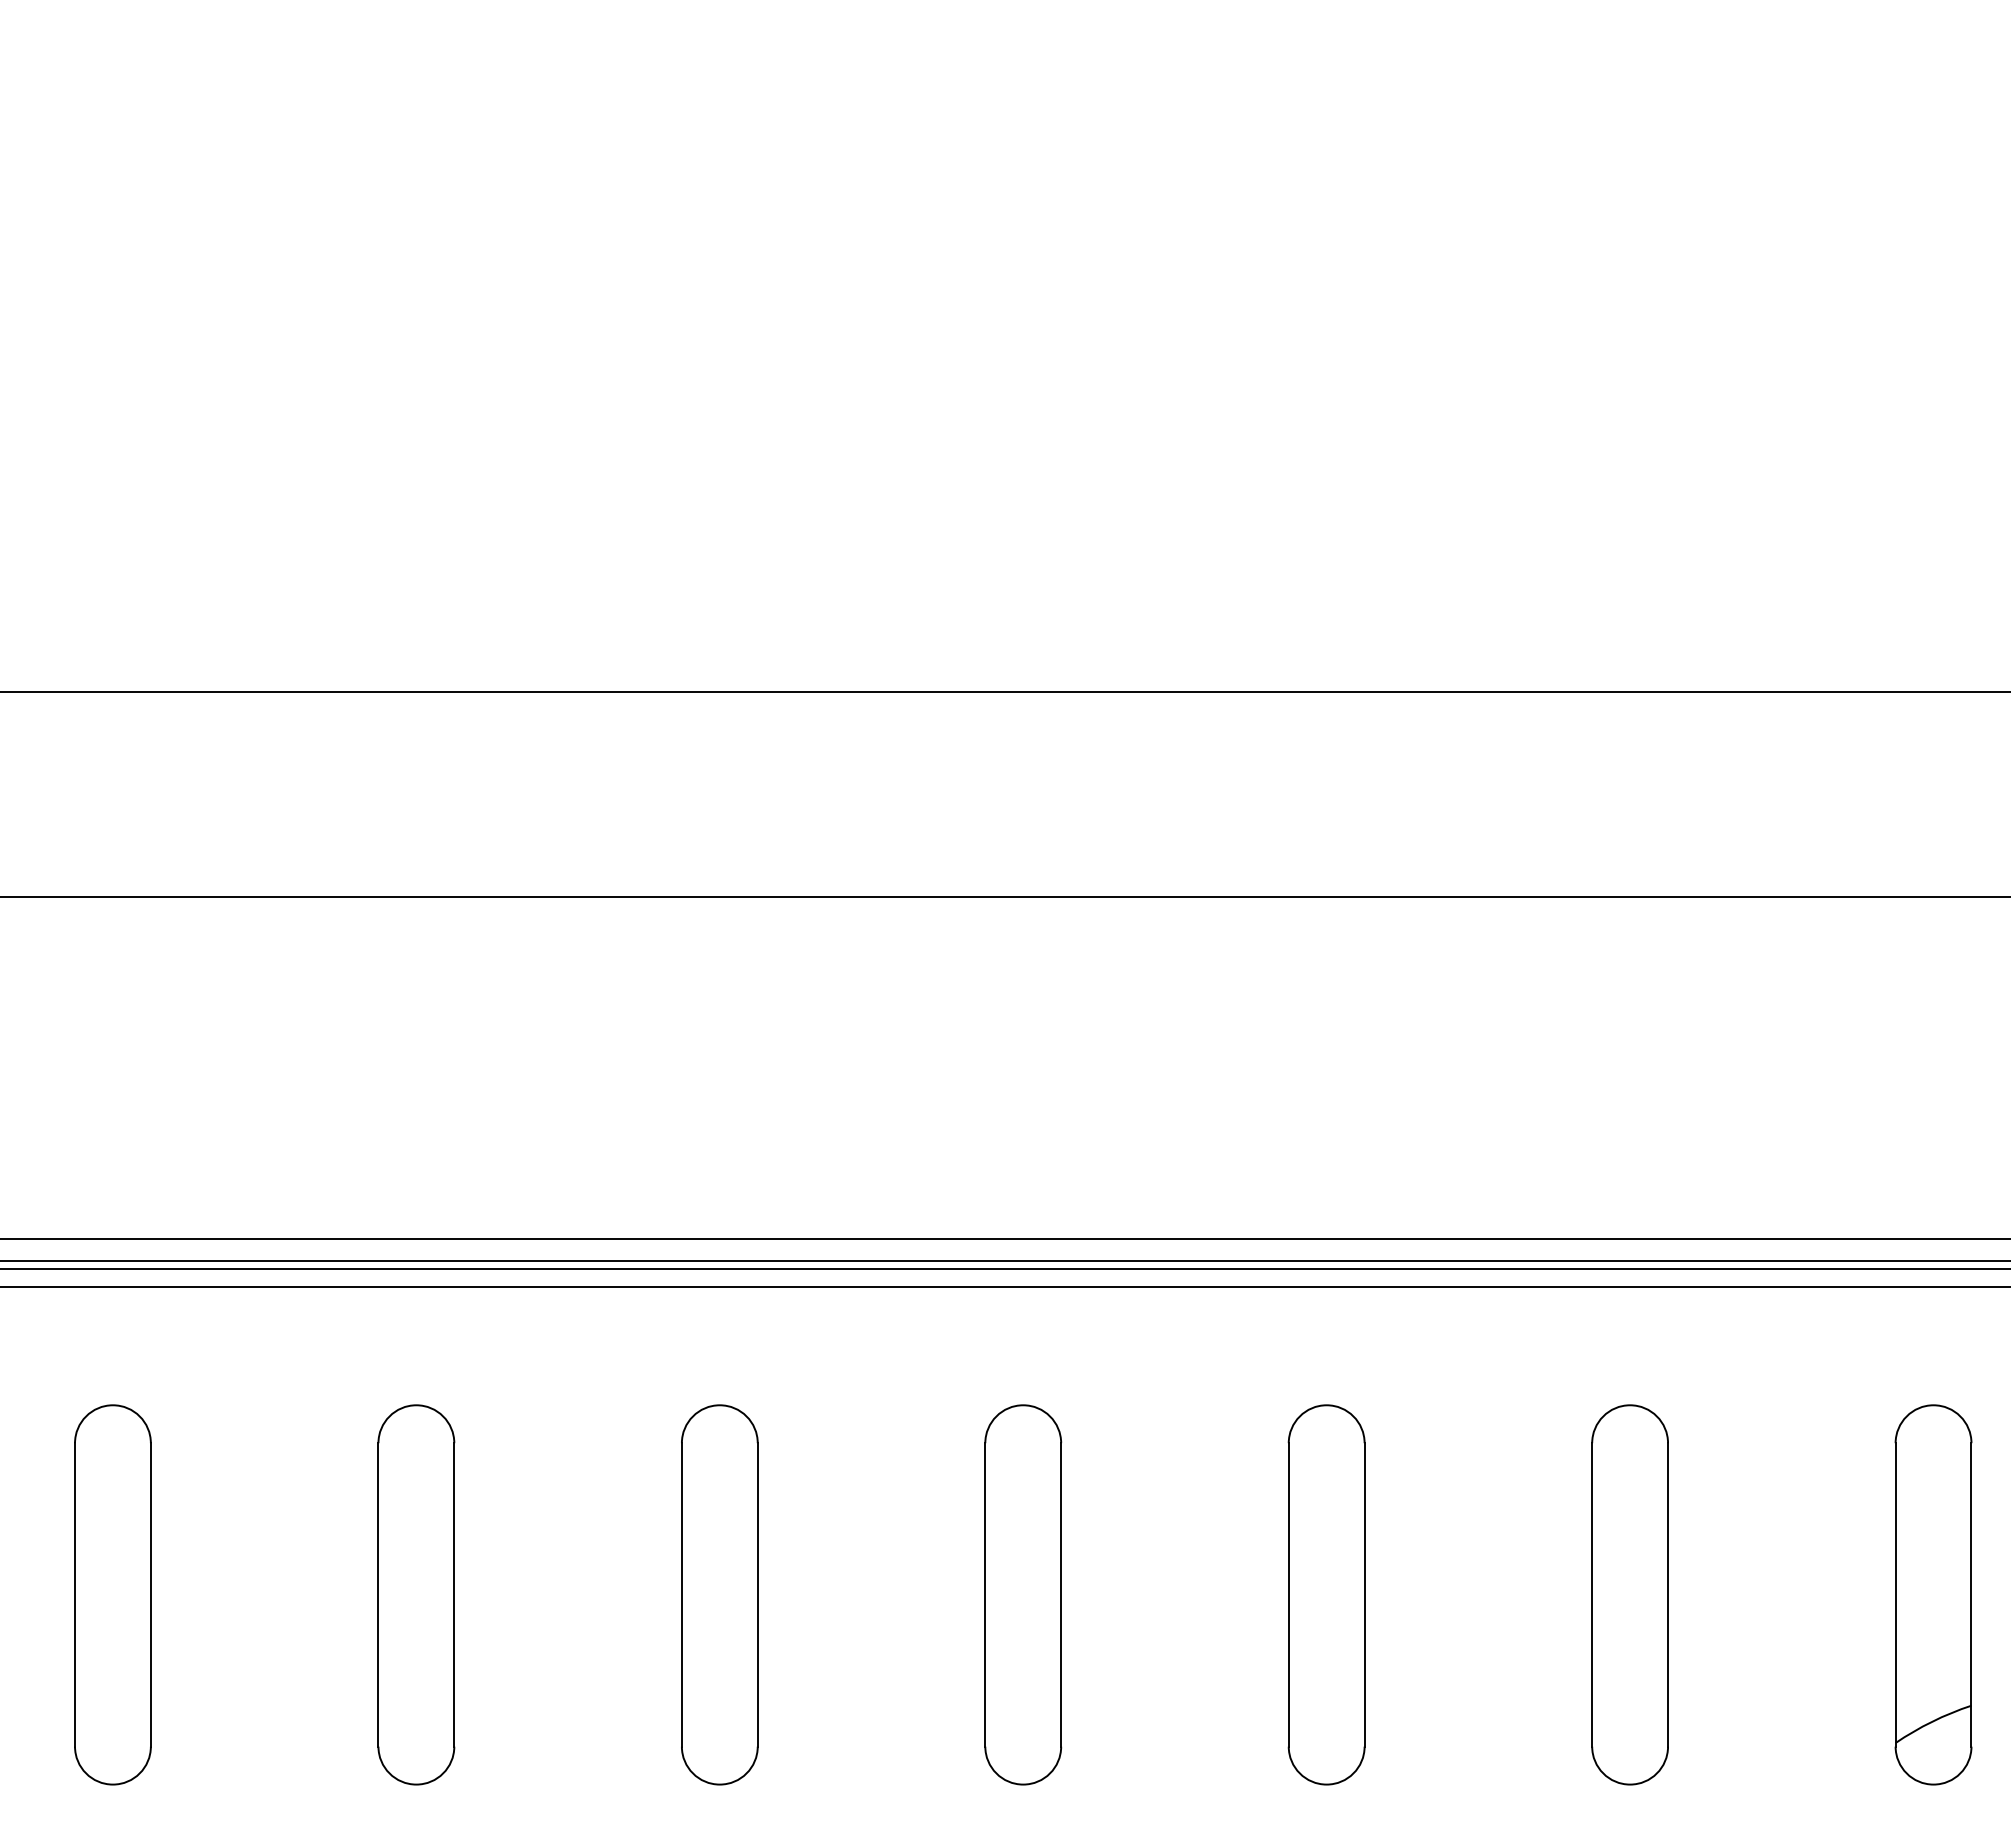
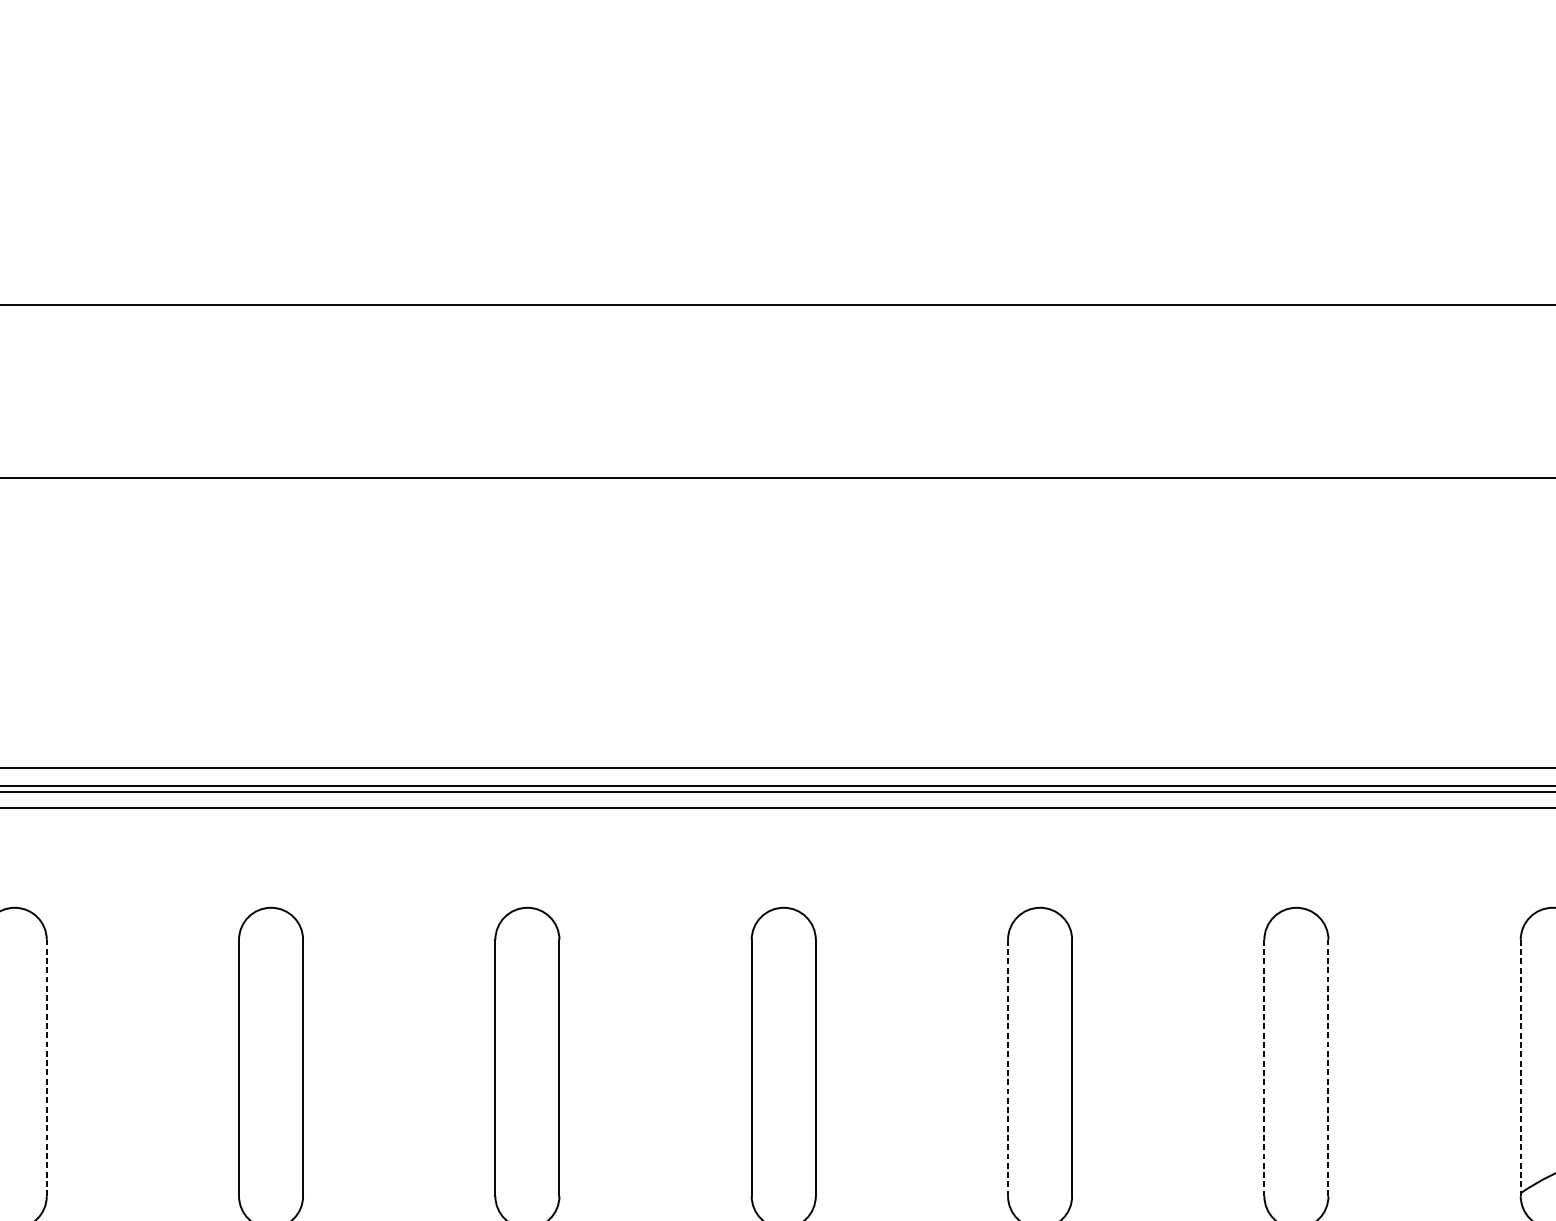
line: (150, 1594) -> (46, 1067), solid -> dashed
line: (1288, 1594) -> (1007, 1067), solid -> dashed
line: (1592, 1594) -> (1264, 1067), solid -> dashed
line: (1668, 1594) -> (1328, 1067), solid -> dashed
line: (1895, 1594) -> (1520, 1067), solid -> dashed

